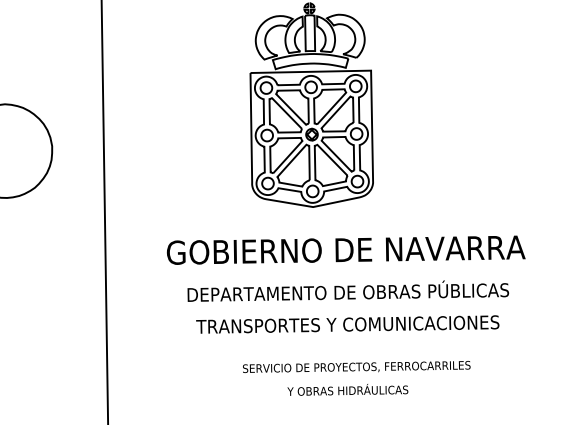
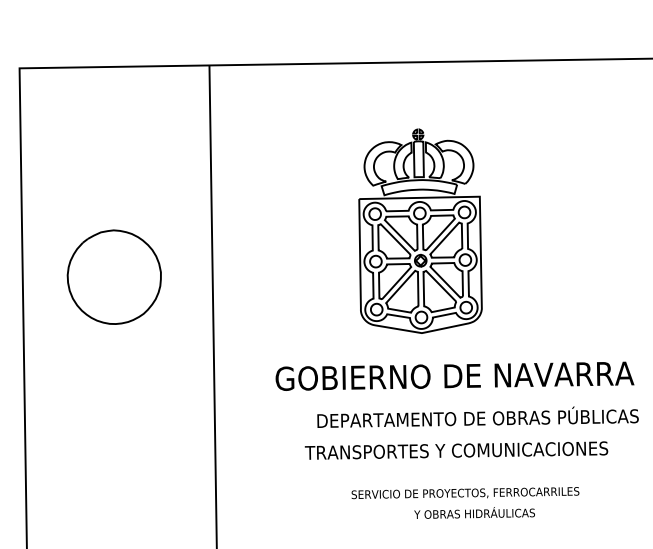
text: (347, 290) -> (477, 416), moved
text: (347, 389) -> (474, 512), moved

